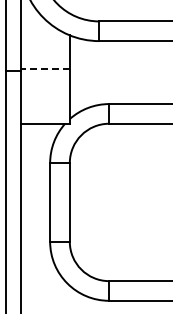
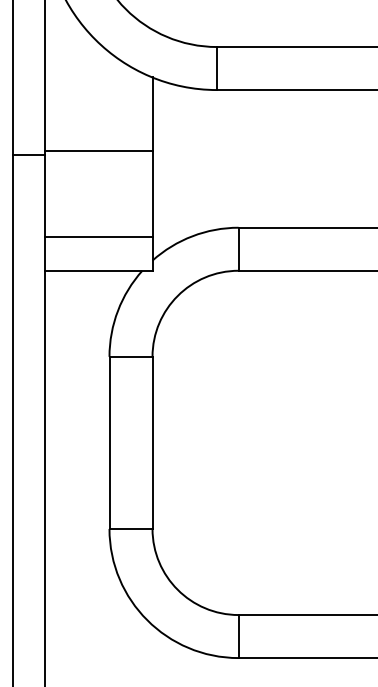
line: (45, 68) -> (99, 149), dashed -> solid
line: (44, 108) -> (97, 237), added

